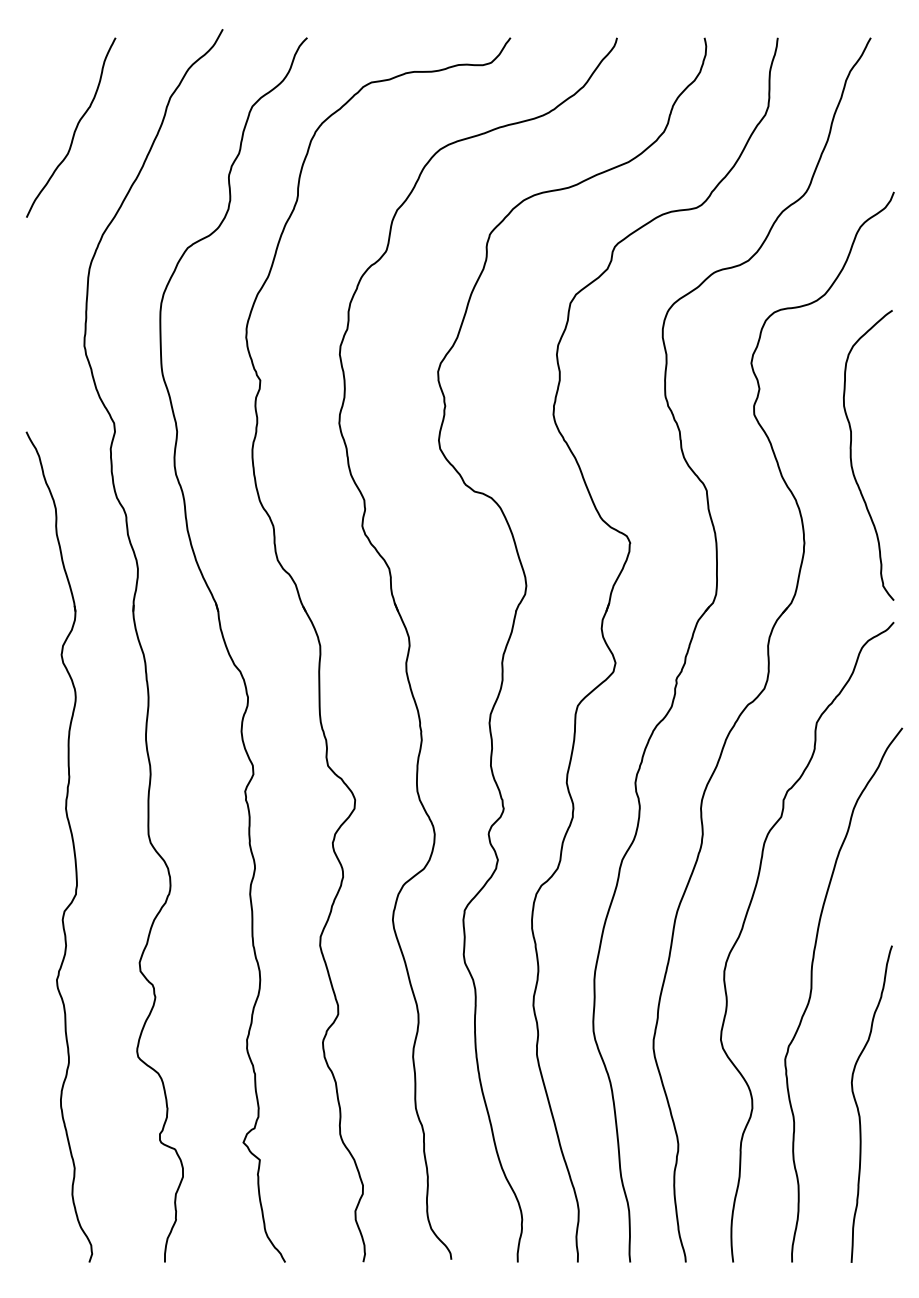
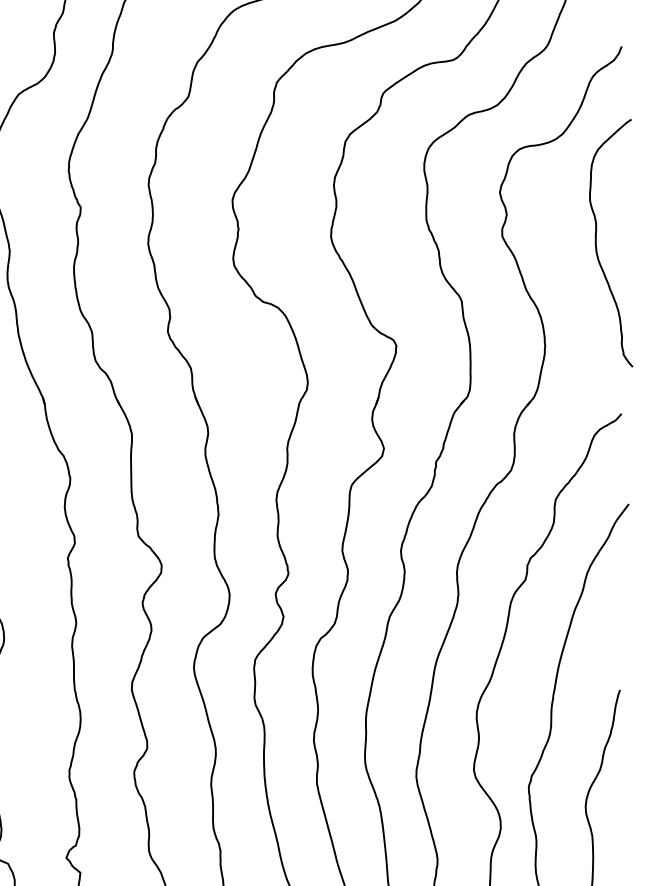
curve: (851, 455) -> (596, 243), moved

